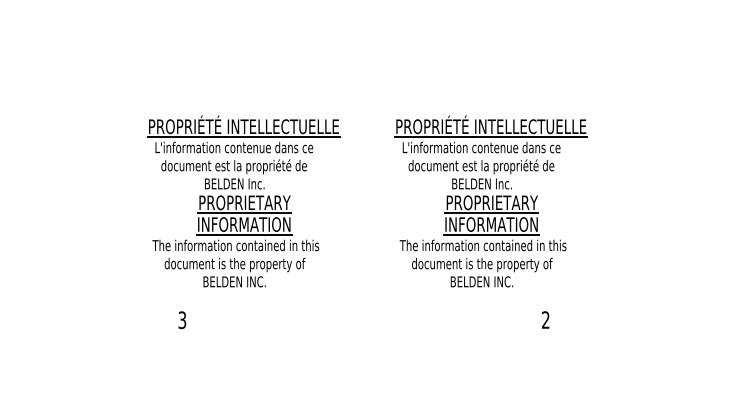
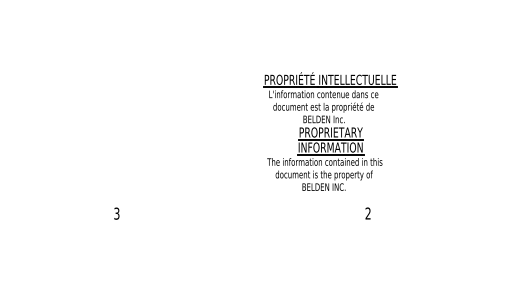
part: (244, 201) -> (159, 131), removed

